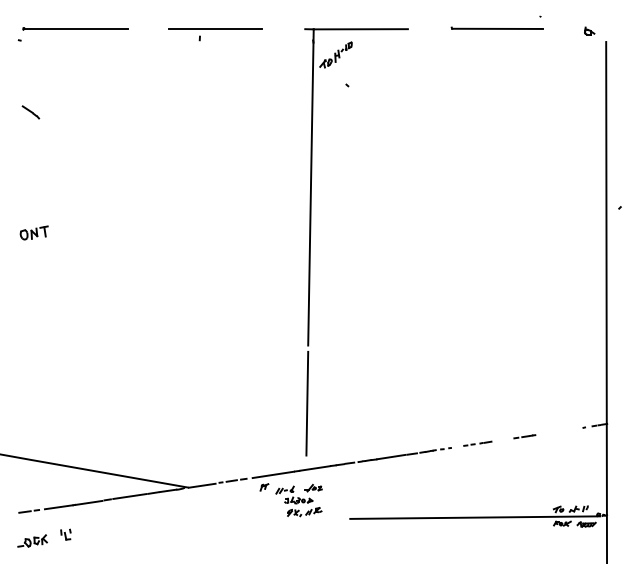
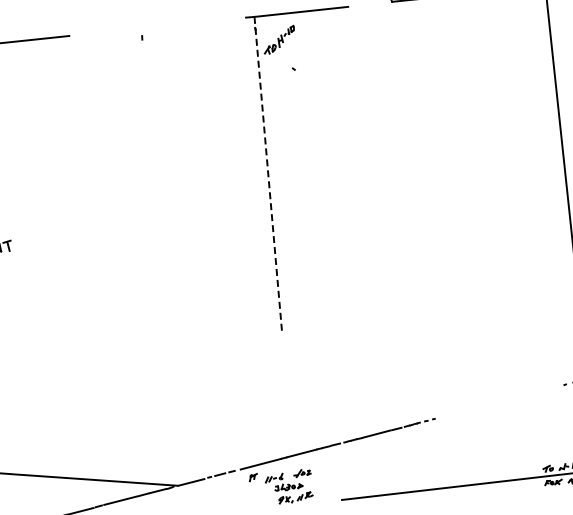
line: (215, 29) -> (156, 27), removed
line: (310, 187) -> (267, 174), solid -> dashed
line: (307, 403) -> (287, 389), removed
line: (524, 436) -> (506, 399), removed
line: (475, 443) -> (458, 411), removed

